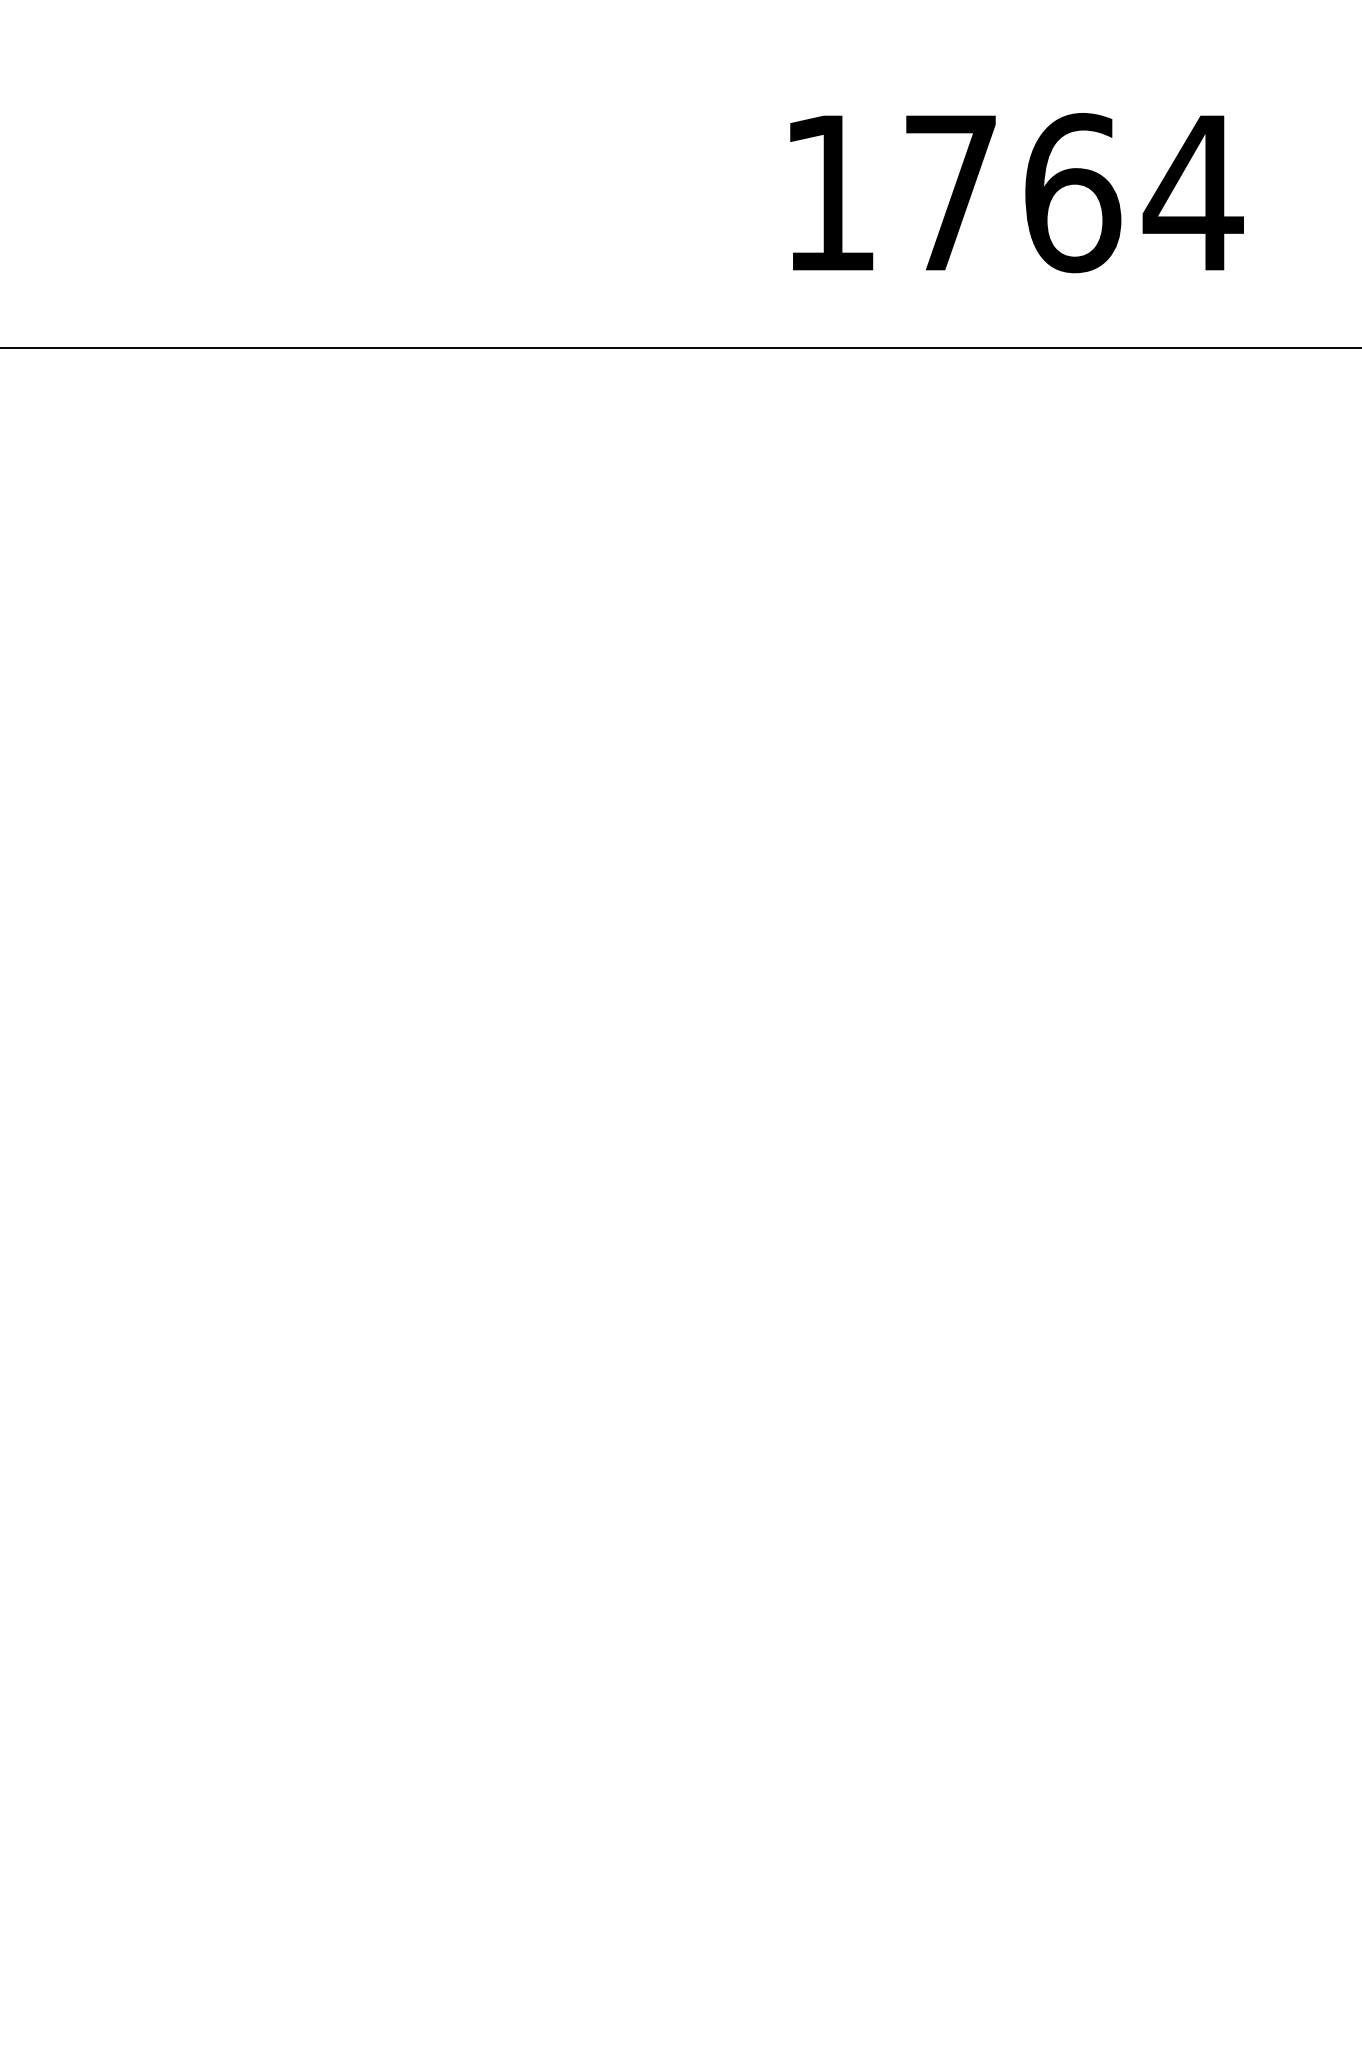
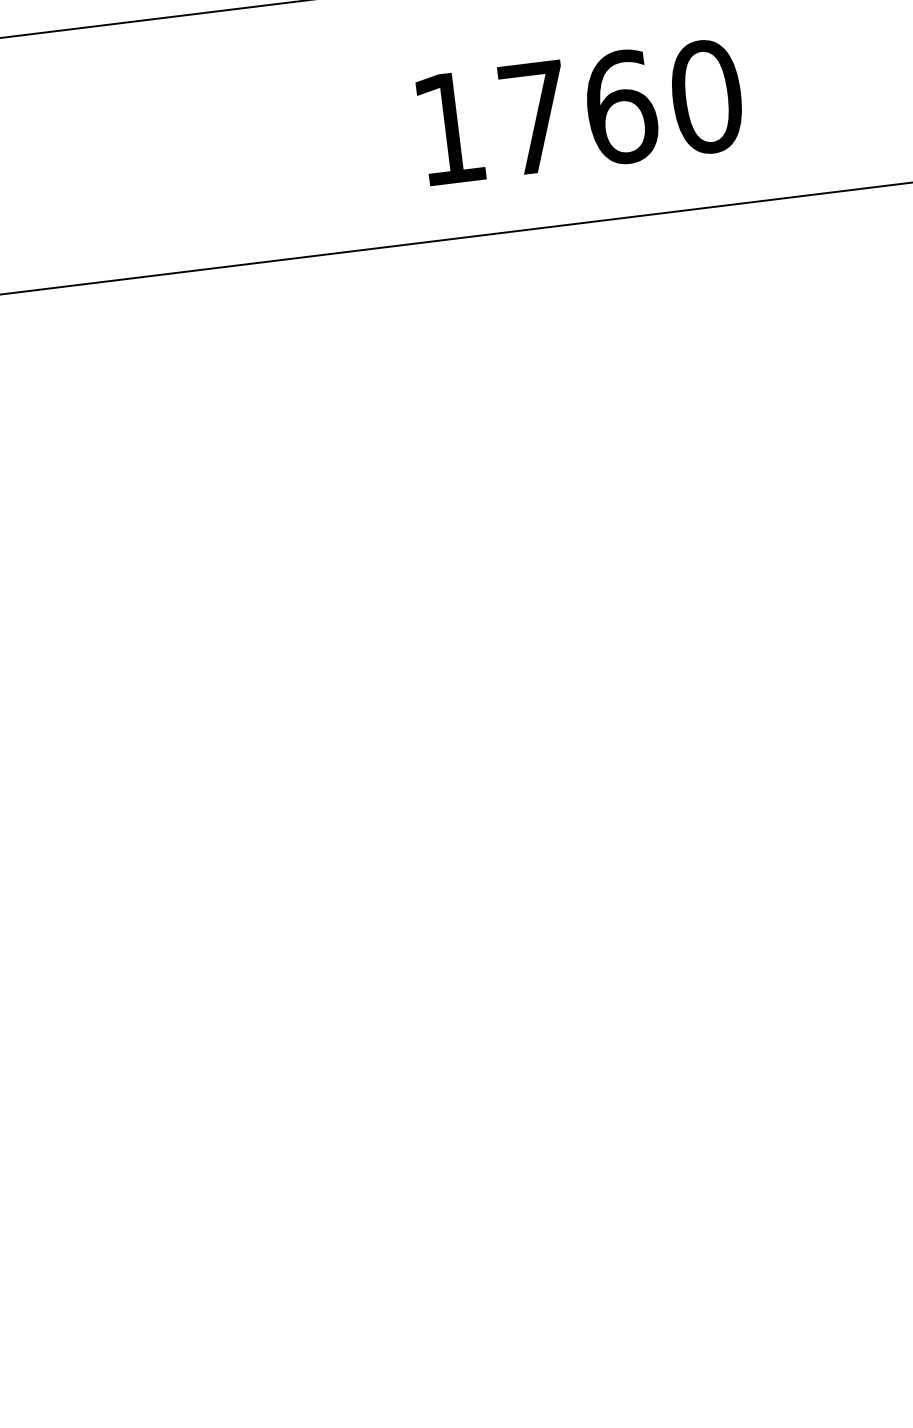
text: (1192, 193) -> (705, 97), 1764 -> 1760

